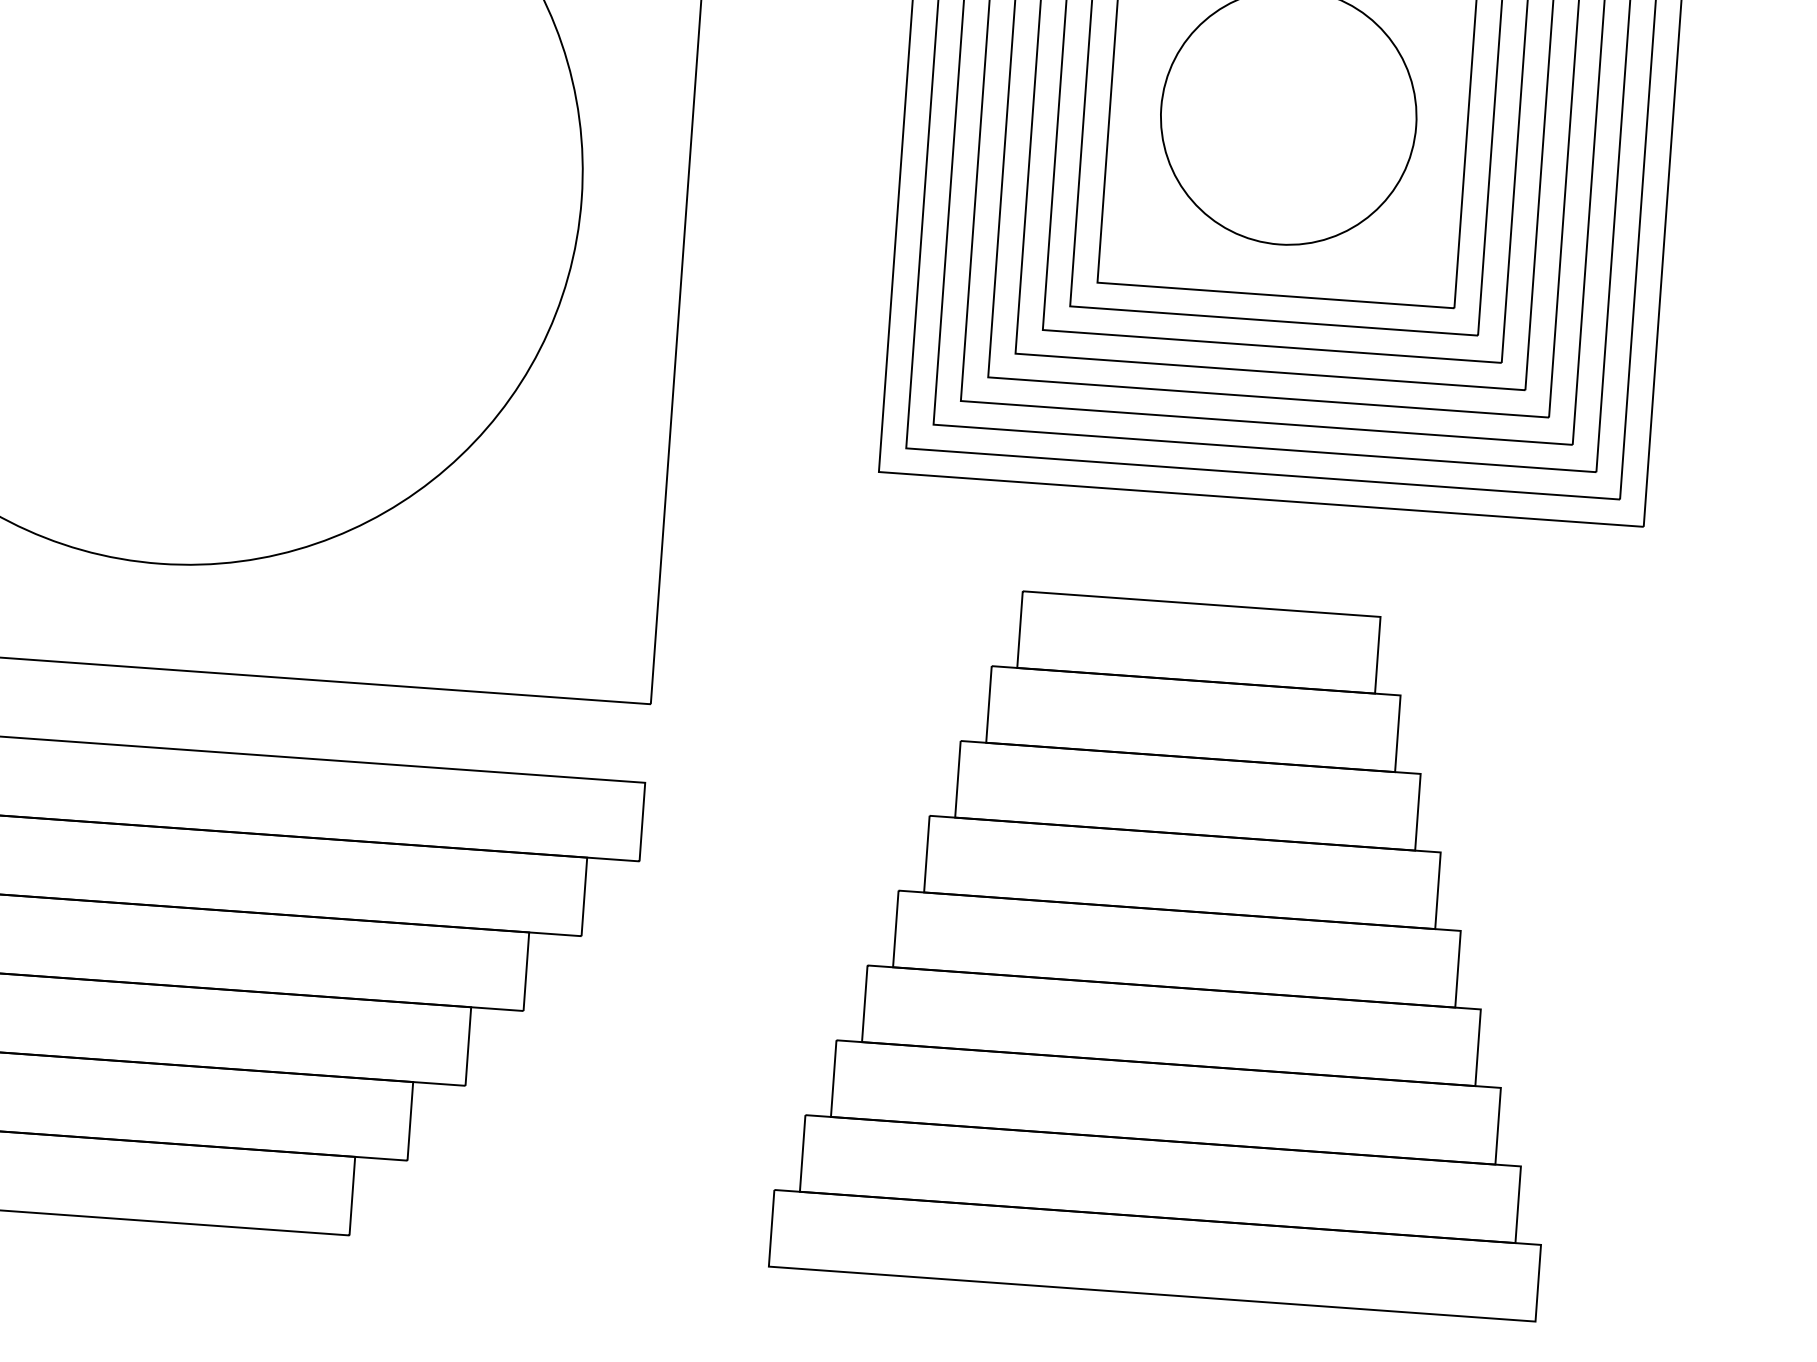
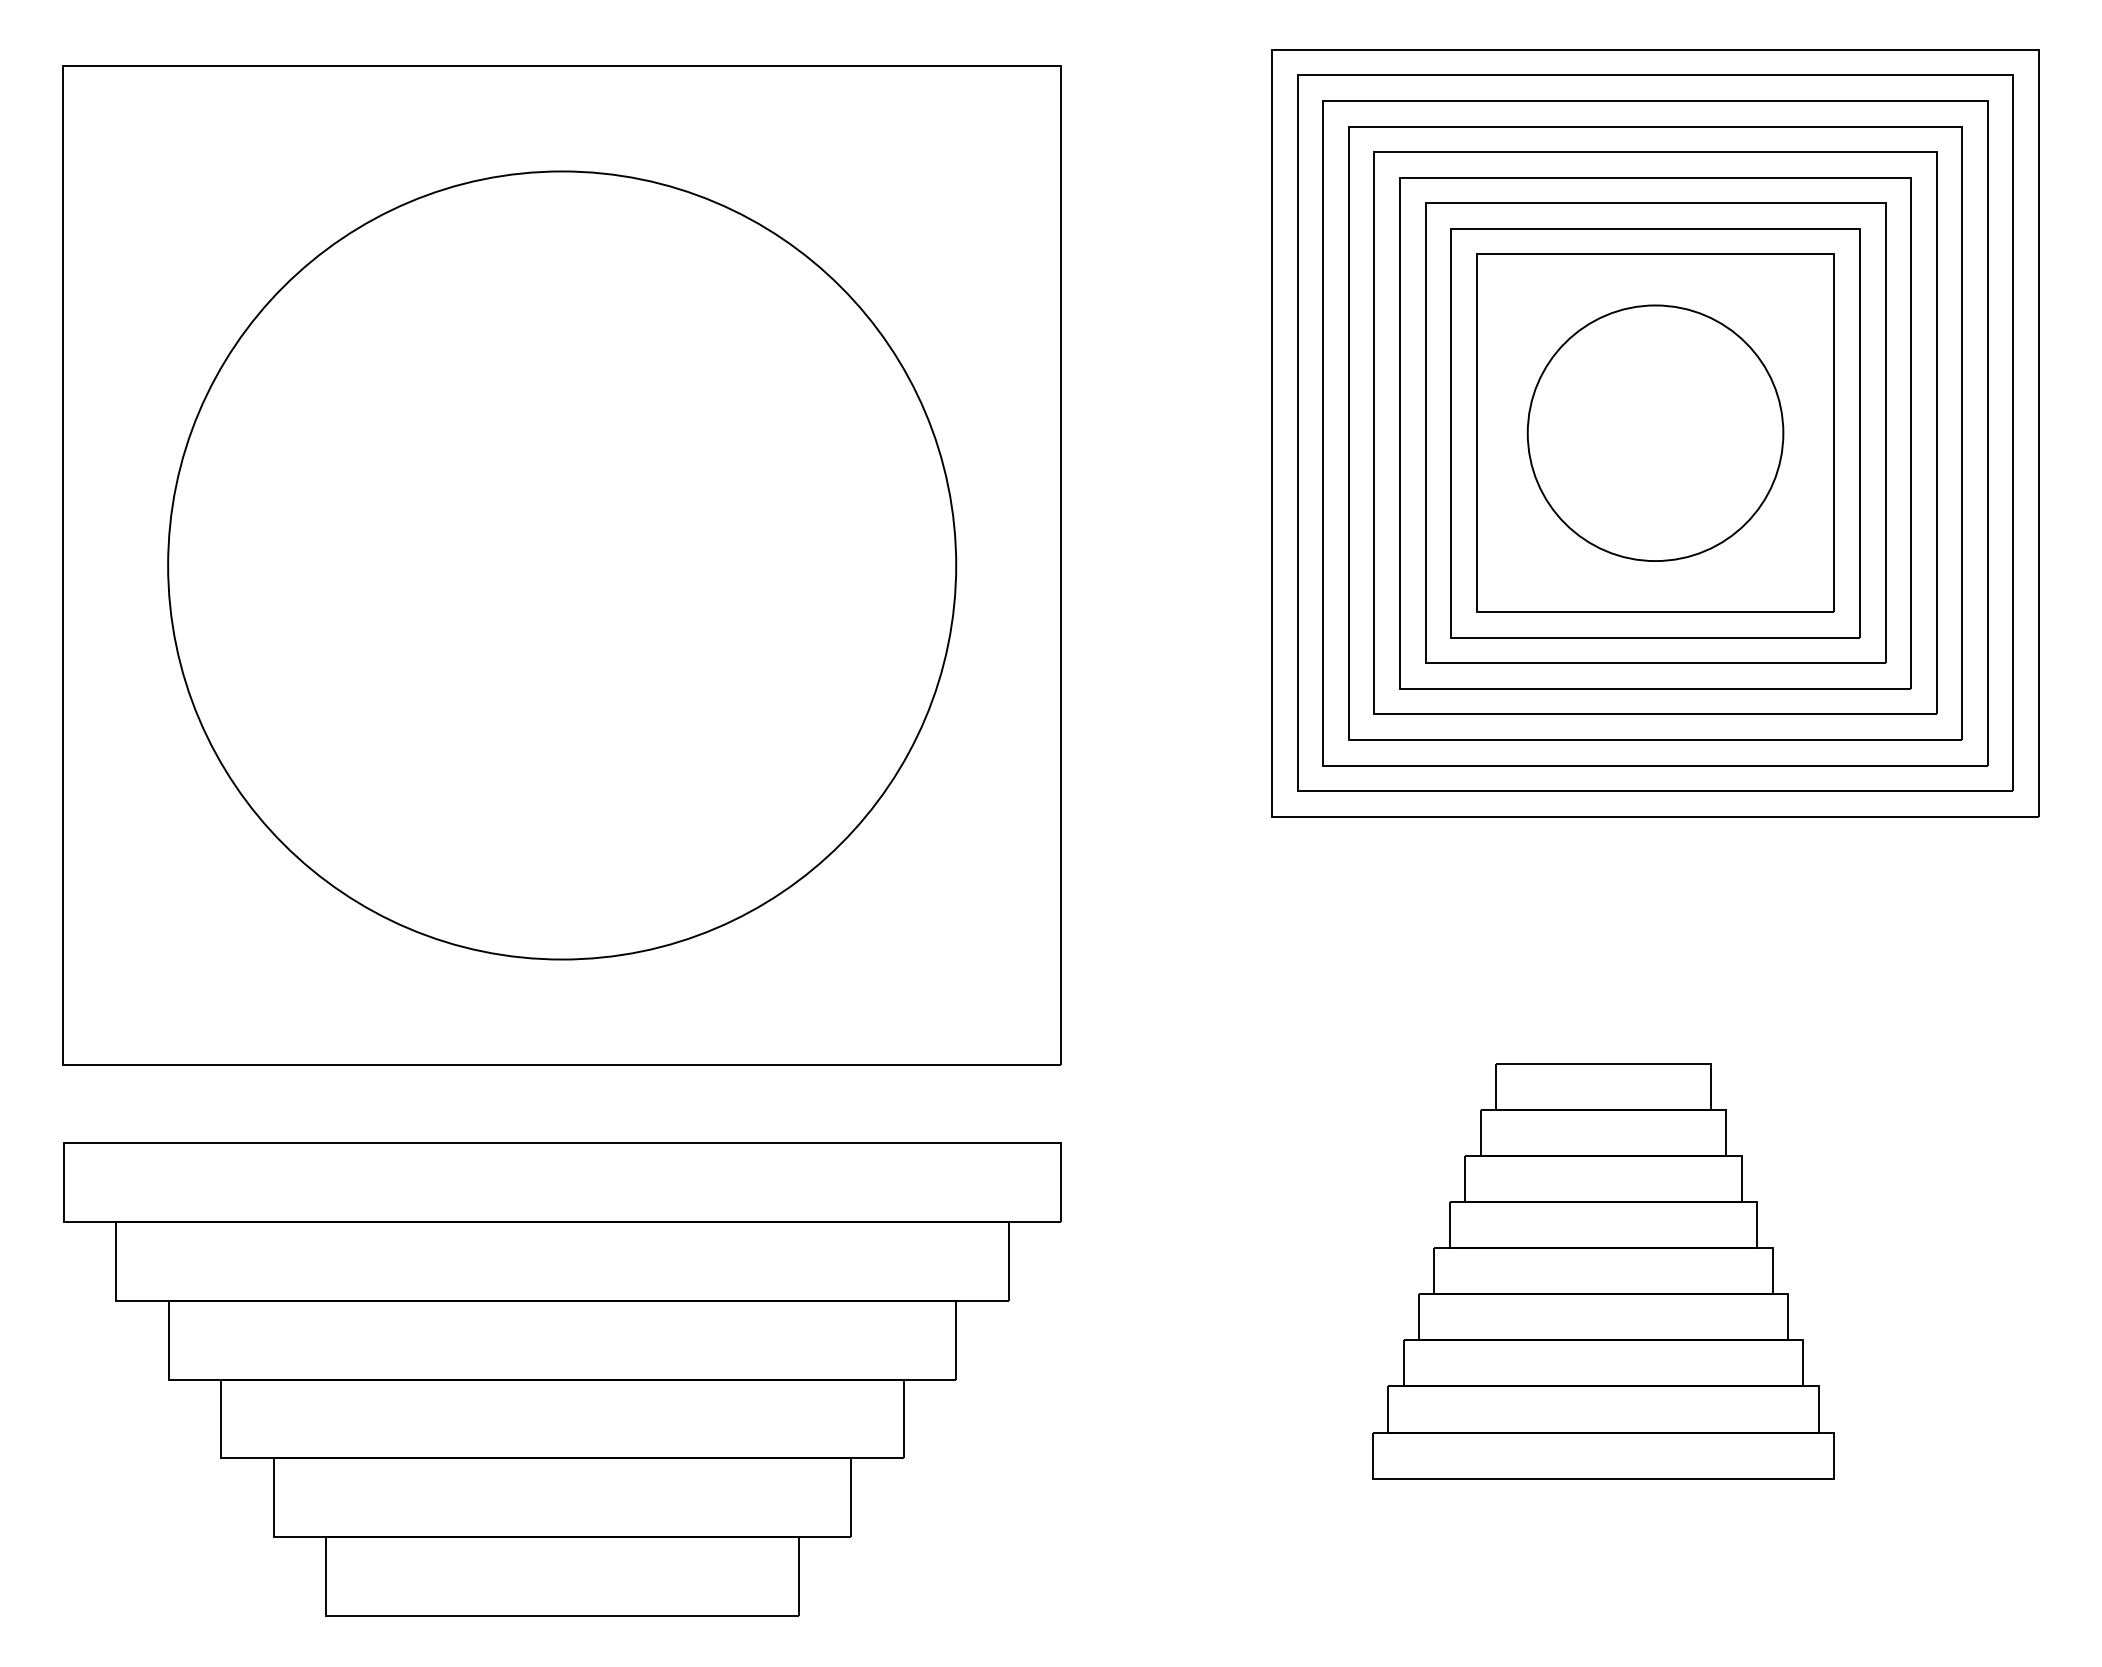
part: (1176, 948) -> (1603, 1270), size x0.6

